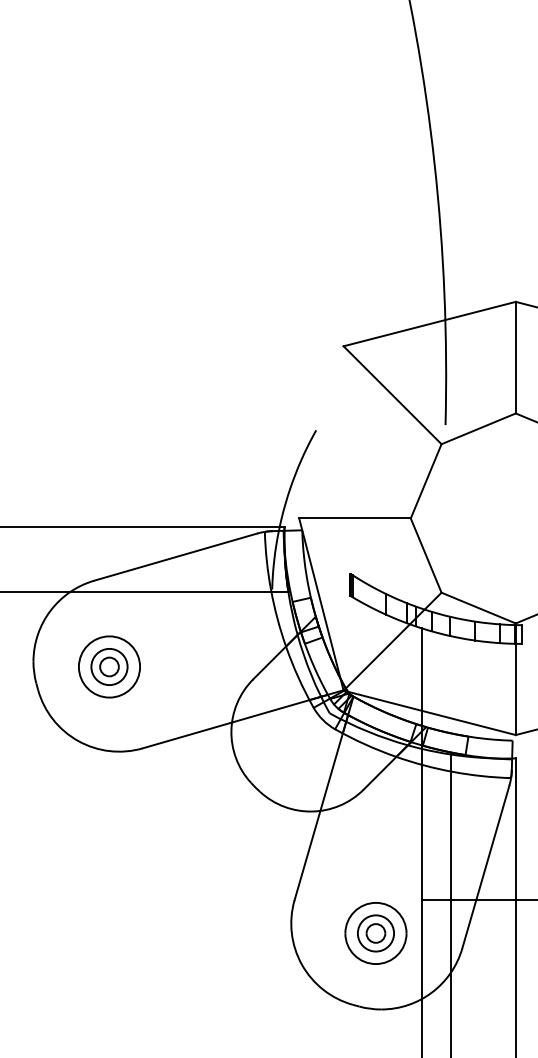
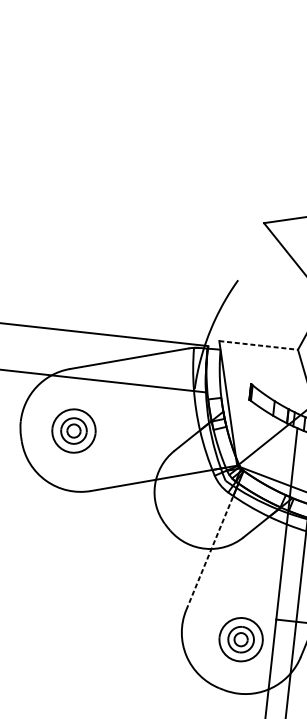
line: (355, 518) -> (259, 345), solid -> dashed
line: (318, 816) -> (209, 552), solid -> dashed

